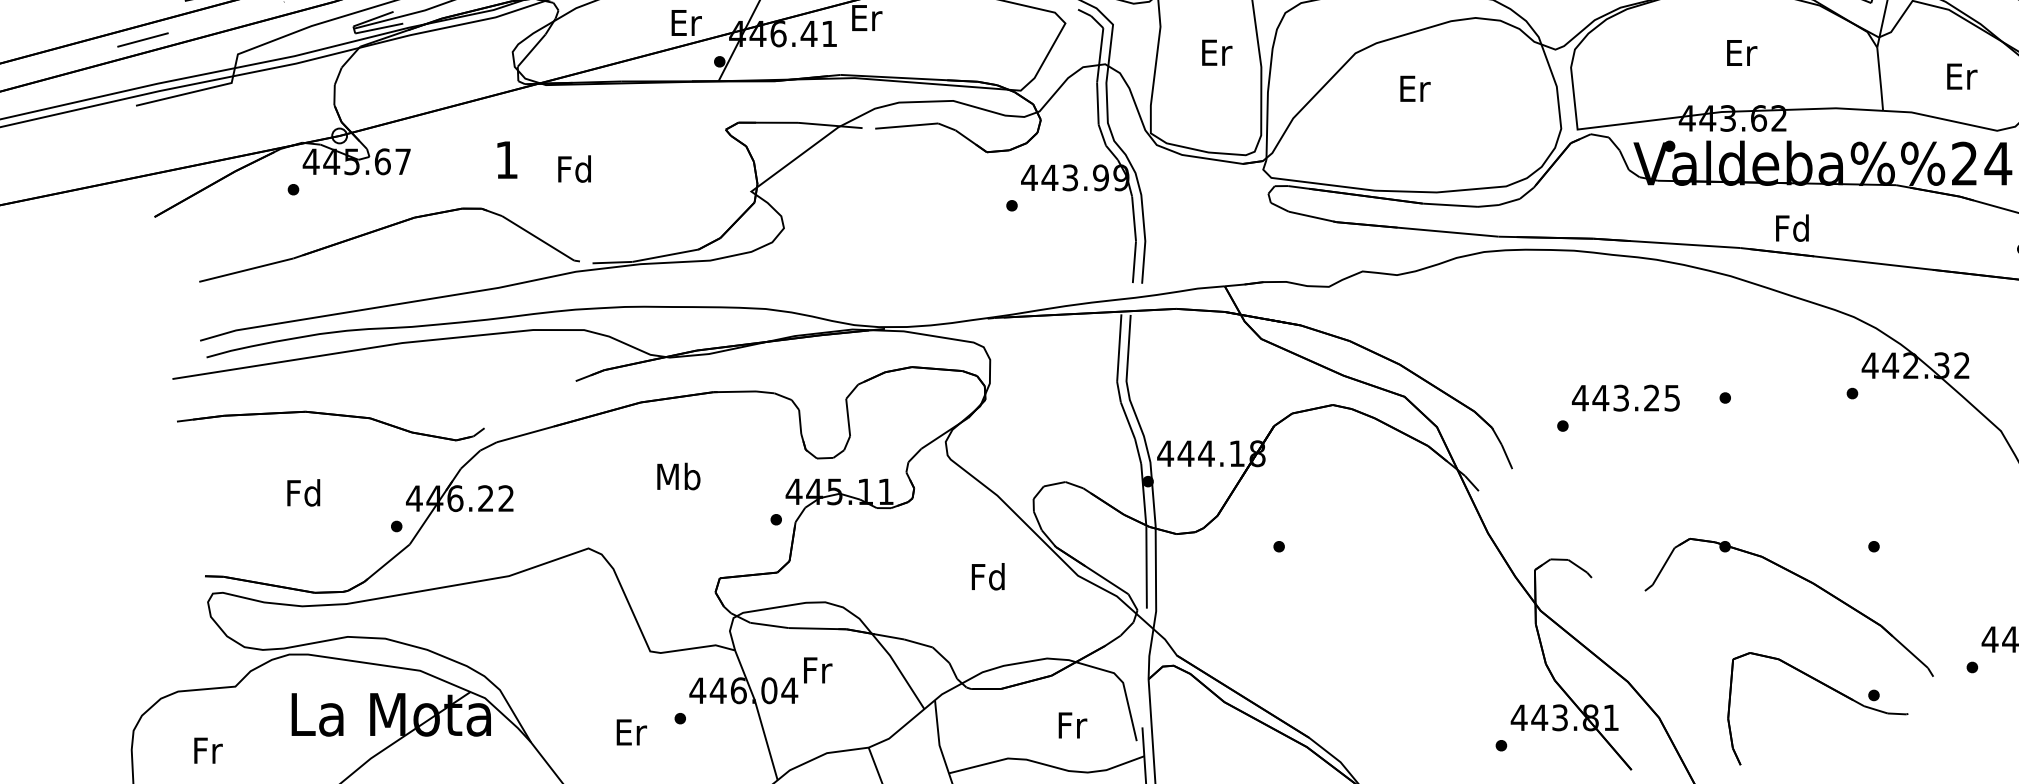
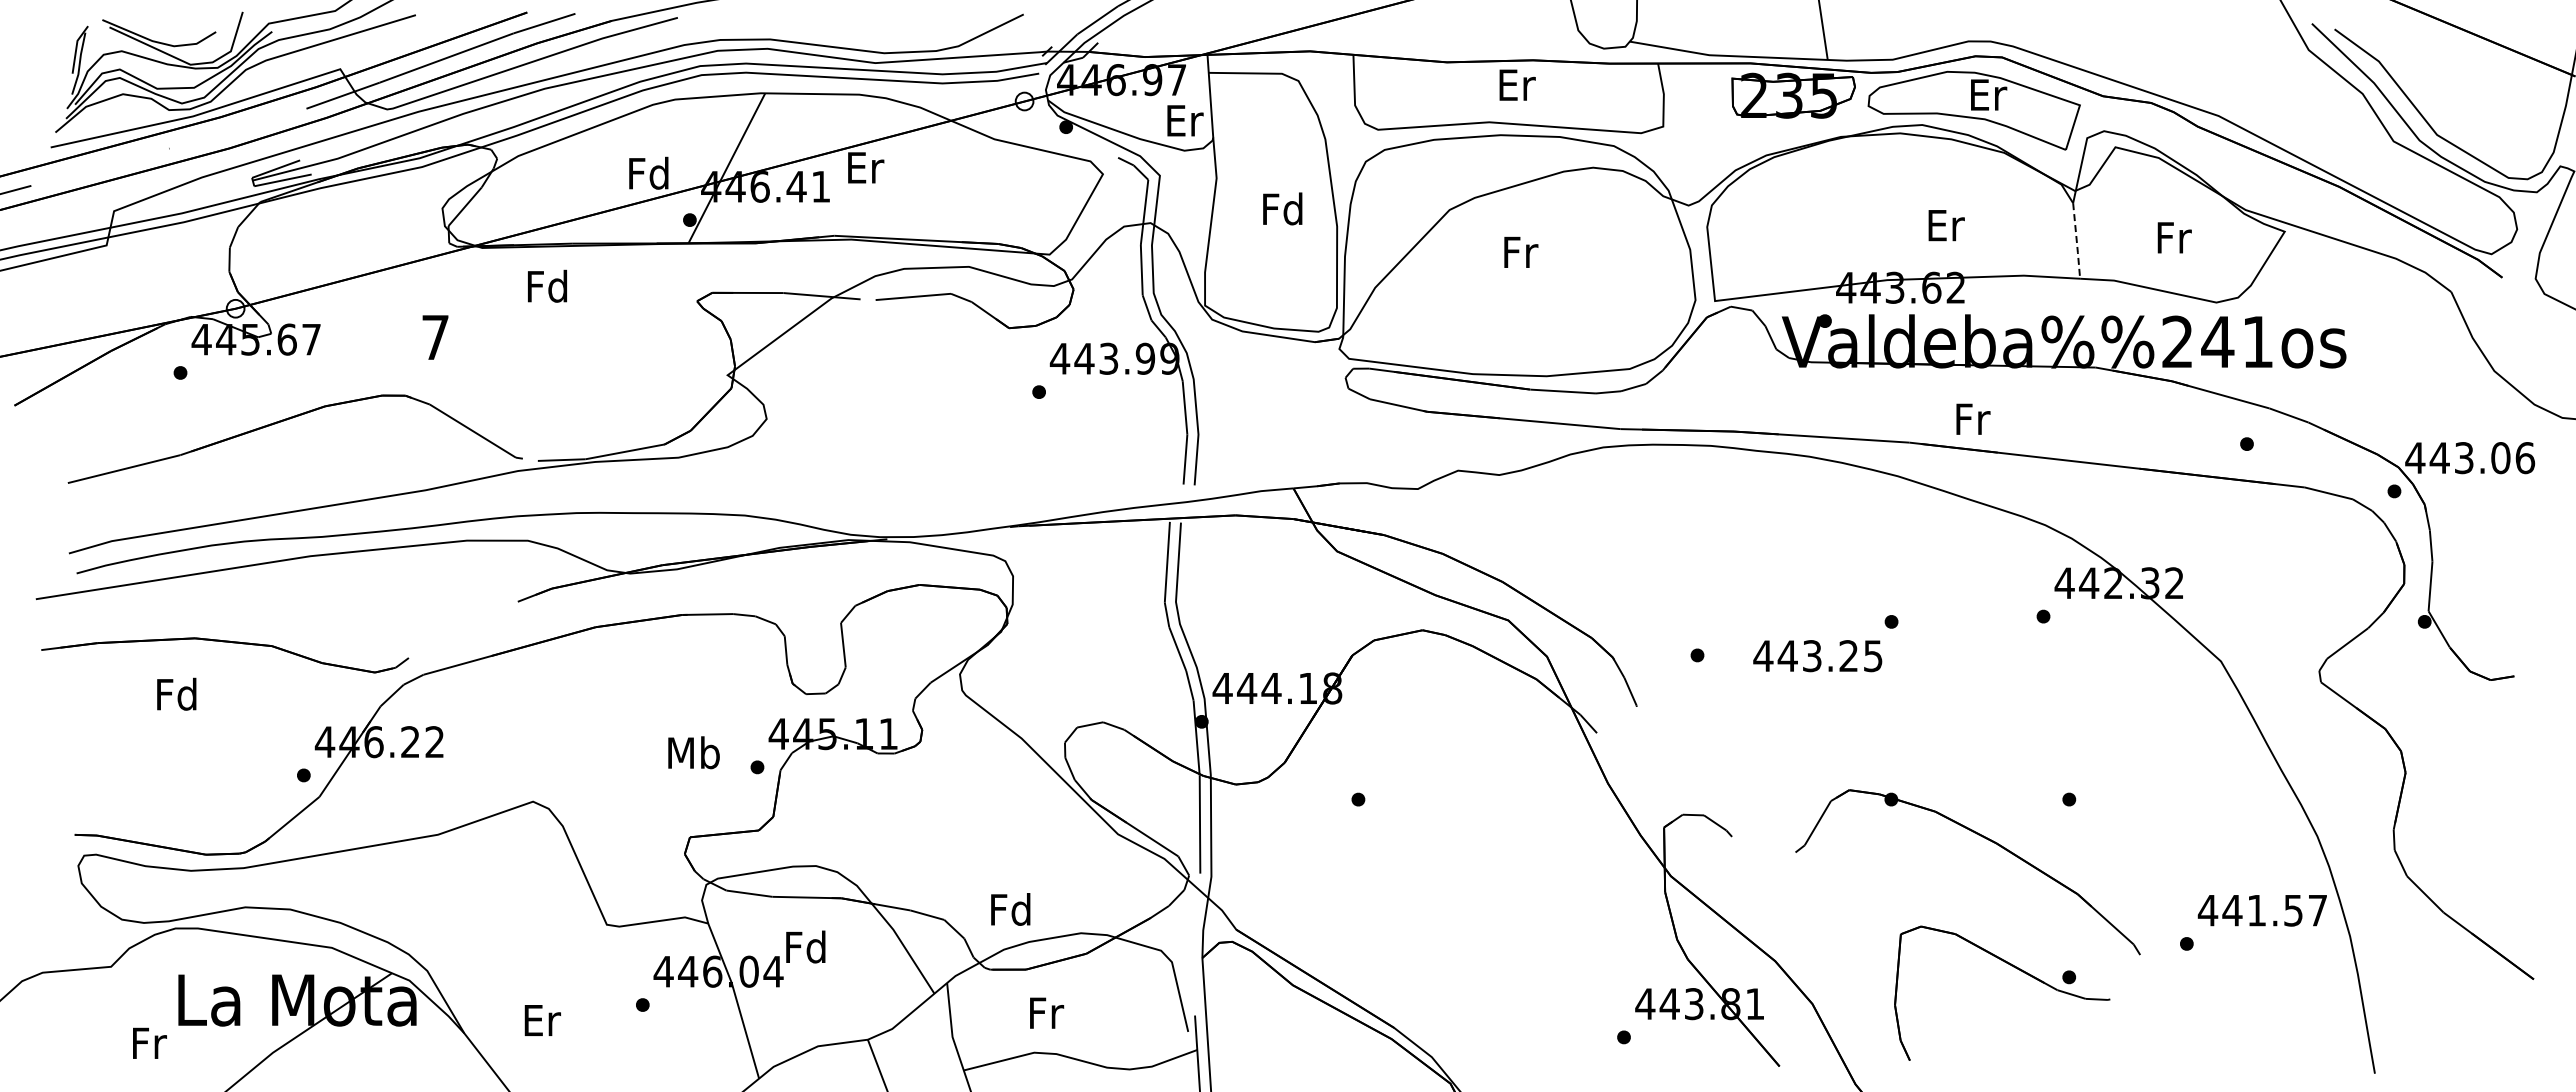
text: (685, 21) -> (648, 172), Er -> Fd
text: (1215, 52) -> (1282, 208), Er -> Fd
text: (1741, 52) -> (1946, 225), moved
text: (1962, 76) -> (2174, 237), Er -> Fr
line: (1880, 79) -> (2076, 241), solid -> dashed
text: (1415, 88) -> (1521, 252), Er -> Fr
text: (506, 160) -> (435, 337), 1 -> 7
text: (574, 168) -> (547, 285), moved
text: (1792, 227) -> (1971, 418), Fd -> Fr
text: (1625, 398) -> (1817, 656), moved
text: (678, 476) -> (693, 752), moved
text: (303, 492) -> (176, 693), moved
text: (988, 576) -> (1010, 909), moved
text: (816, 669) -> (805, 946), Fr -> Fd
text: (1073, 724) -> (1047, 1012), moved
text: (631, 732) -> (542, 1020), moved
text: (208, 749) -> (149, 1042), moved

